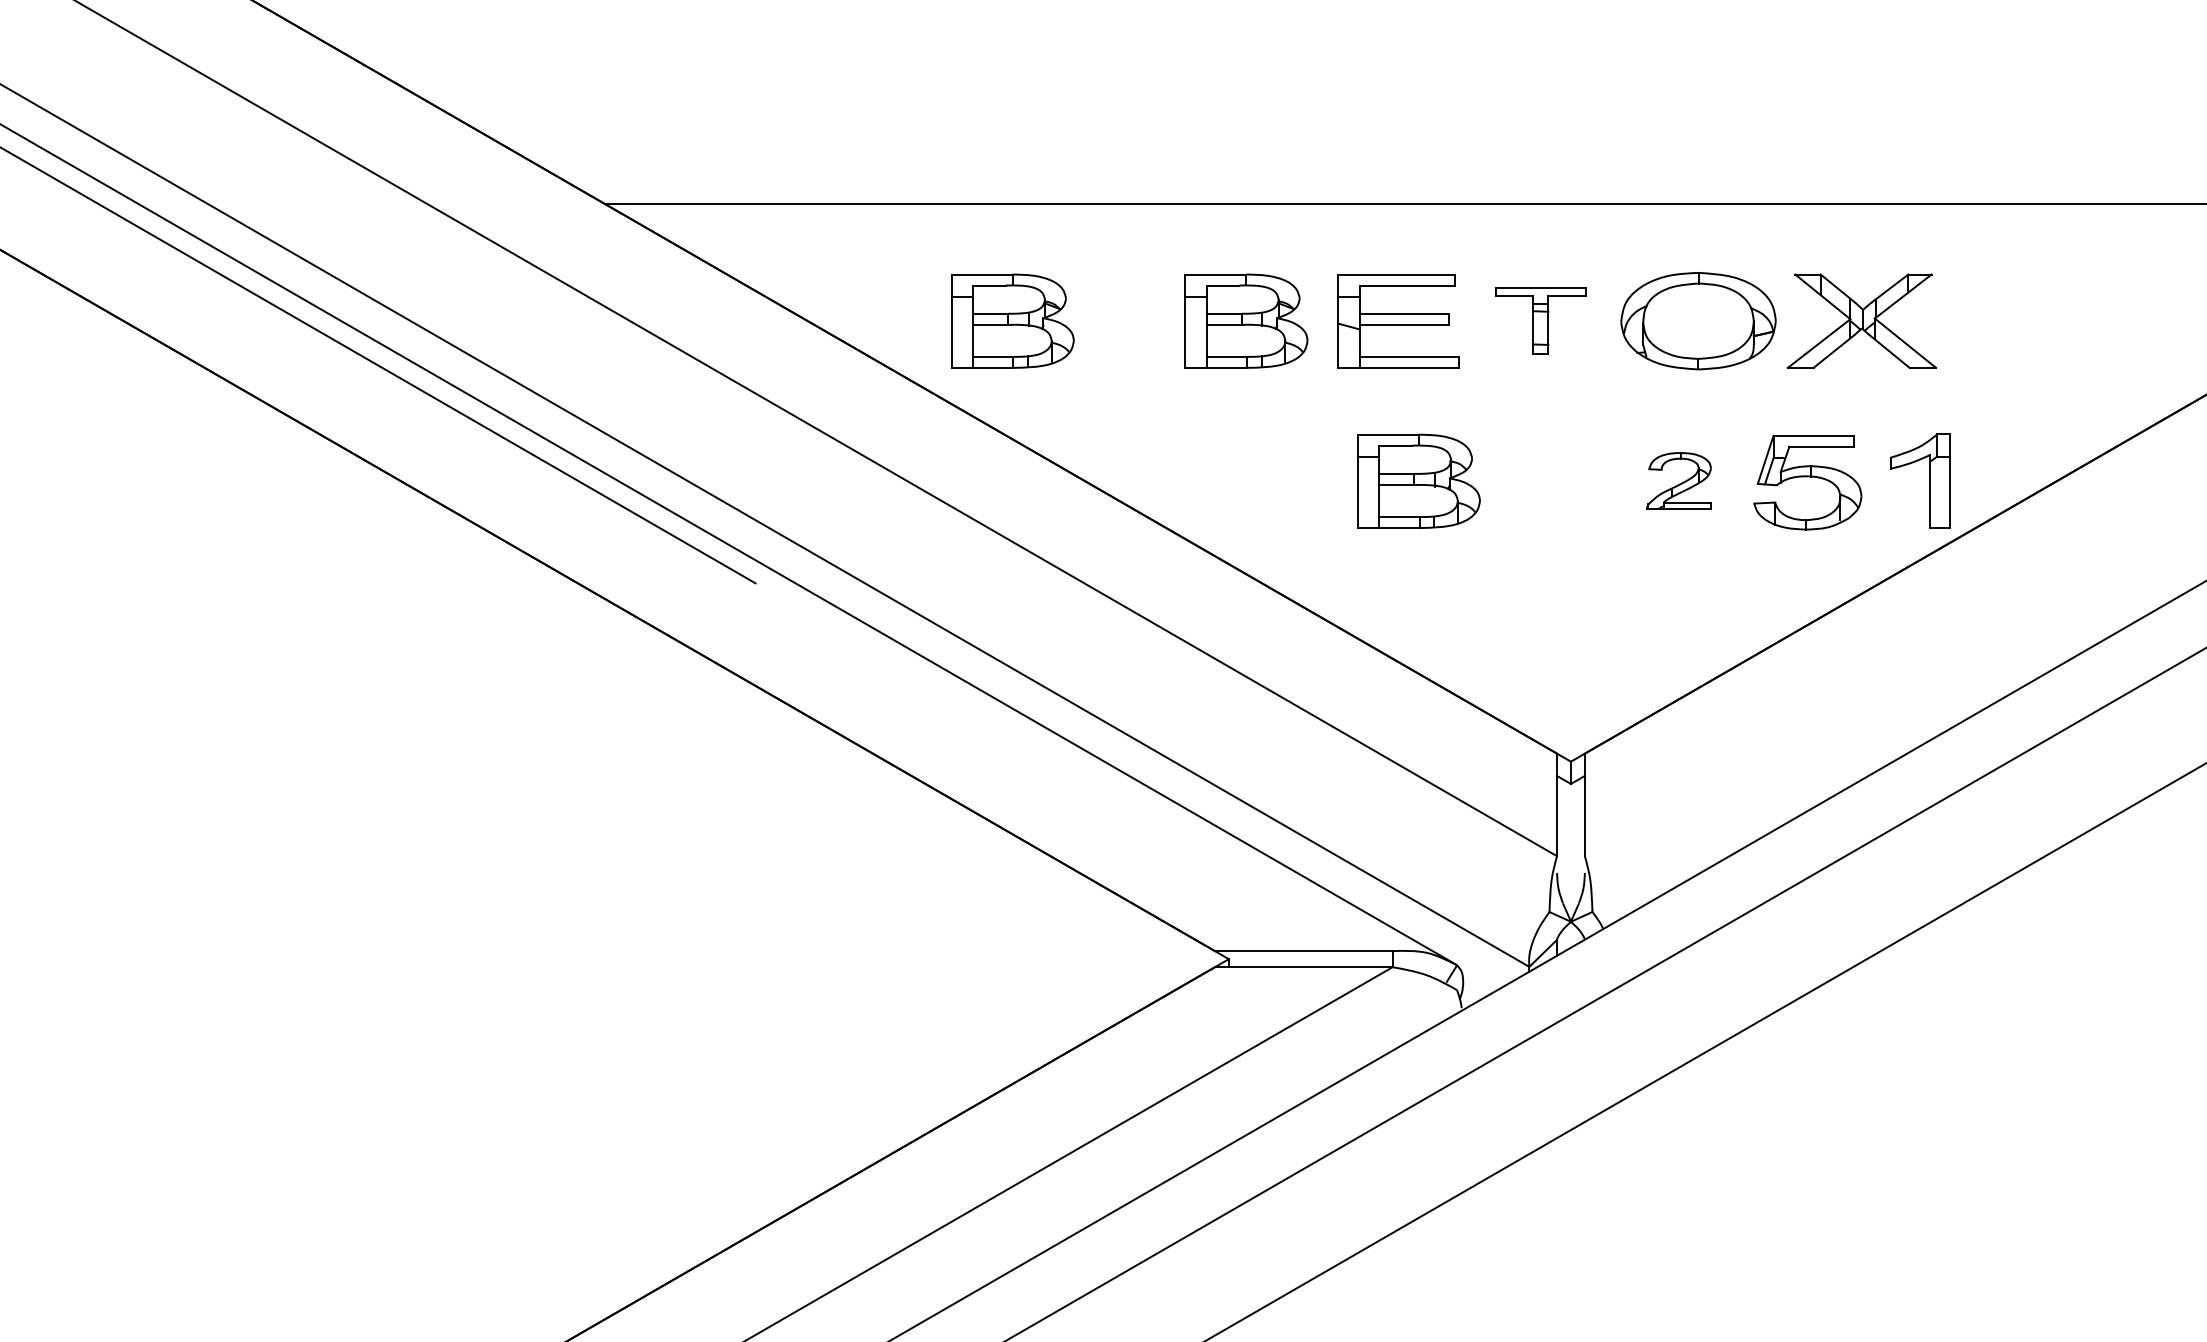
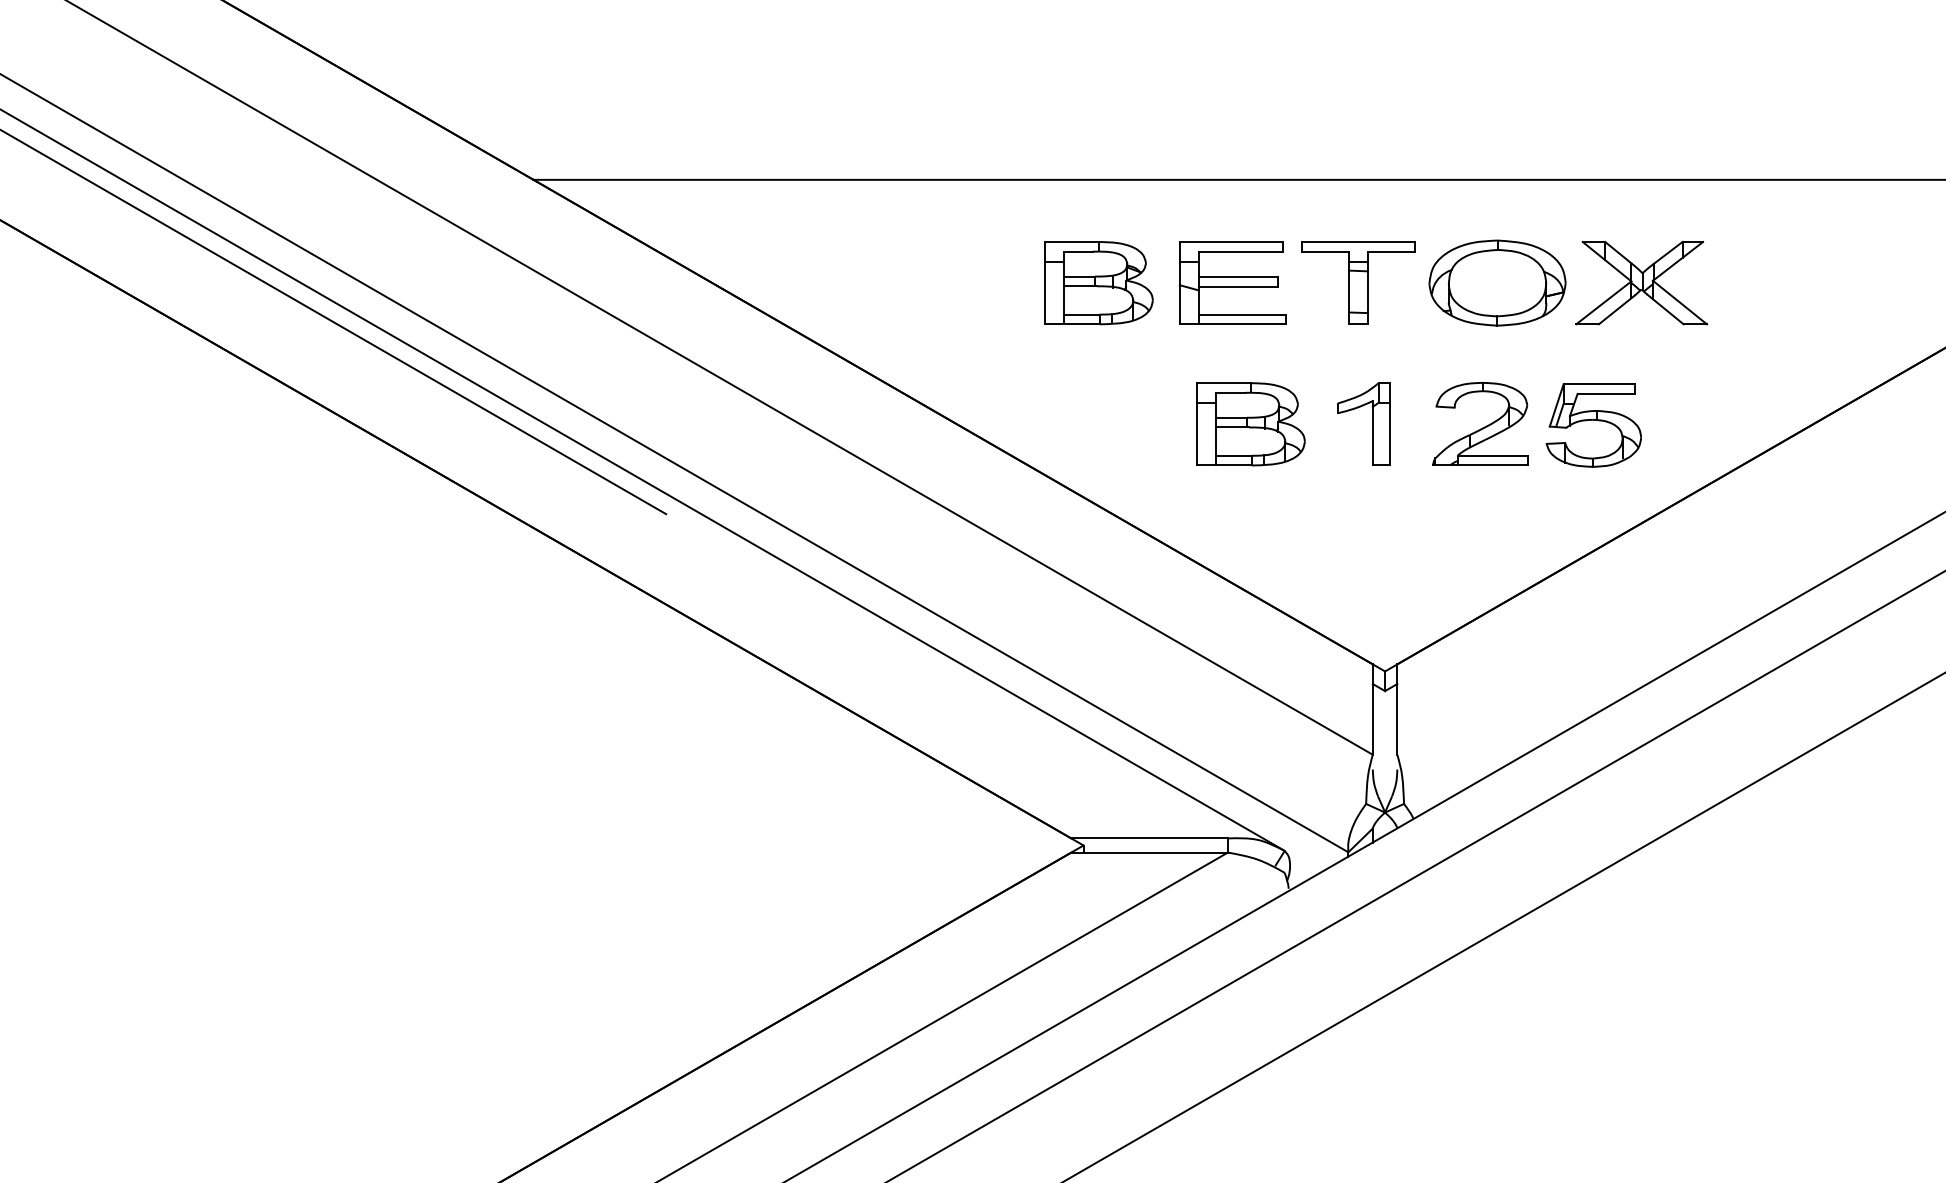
part: (1540, 320) -> (1358, 282), size x1.43
part: (1012, 321) -> (892, 283), removed
part: (1679, 480) -> (1480, 423), size x1.67
part: (1929, 480) -> (1372, 423), moved

